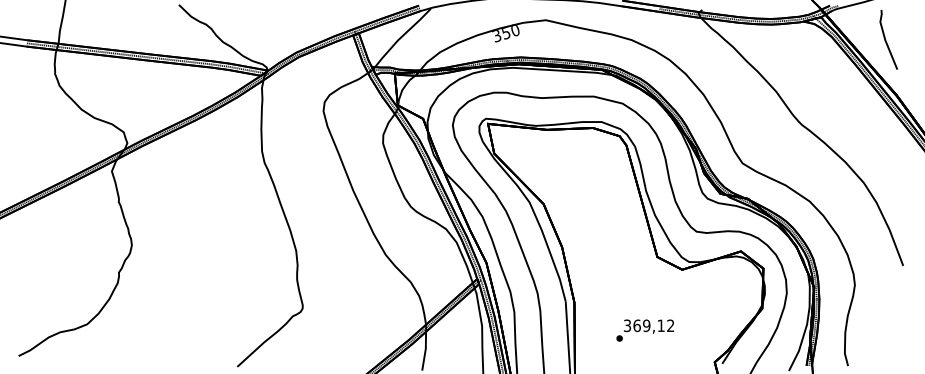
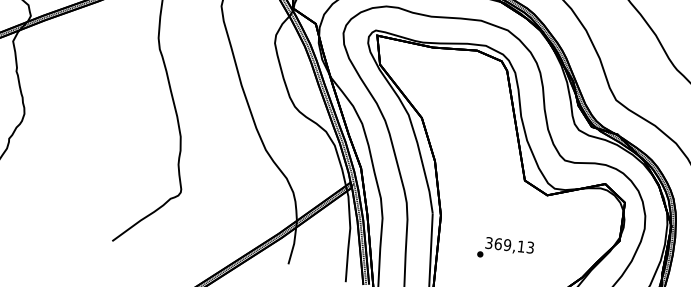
text: (670, 326) -> (530, 248), 369,12 -> 369,13

